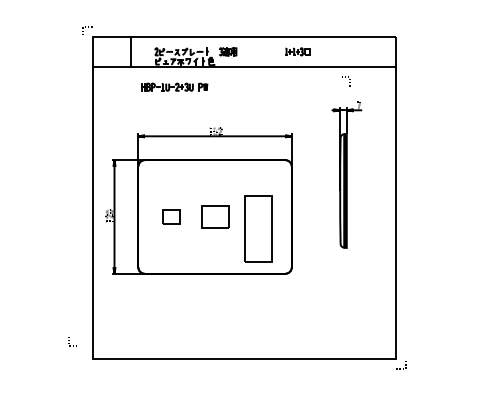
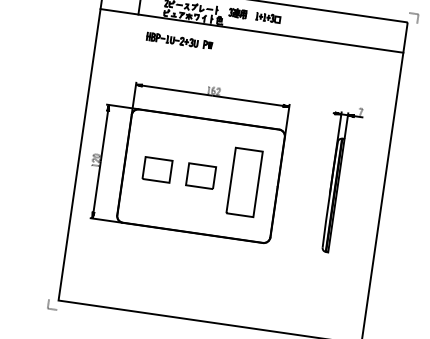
part: (297, 51) -> (268, 17), moved
line: (349, 82) -> (417, 19), moved
part: (346, 174) -> (338, 179), moved
part: (171, 216) -> (157, 169), size x1.67
part: (258, 228) -> (244, 181), moved
line: (69, 340) -> (48, 303), moved

